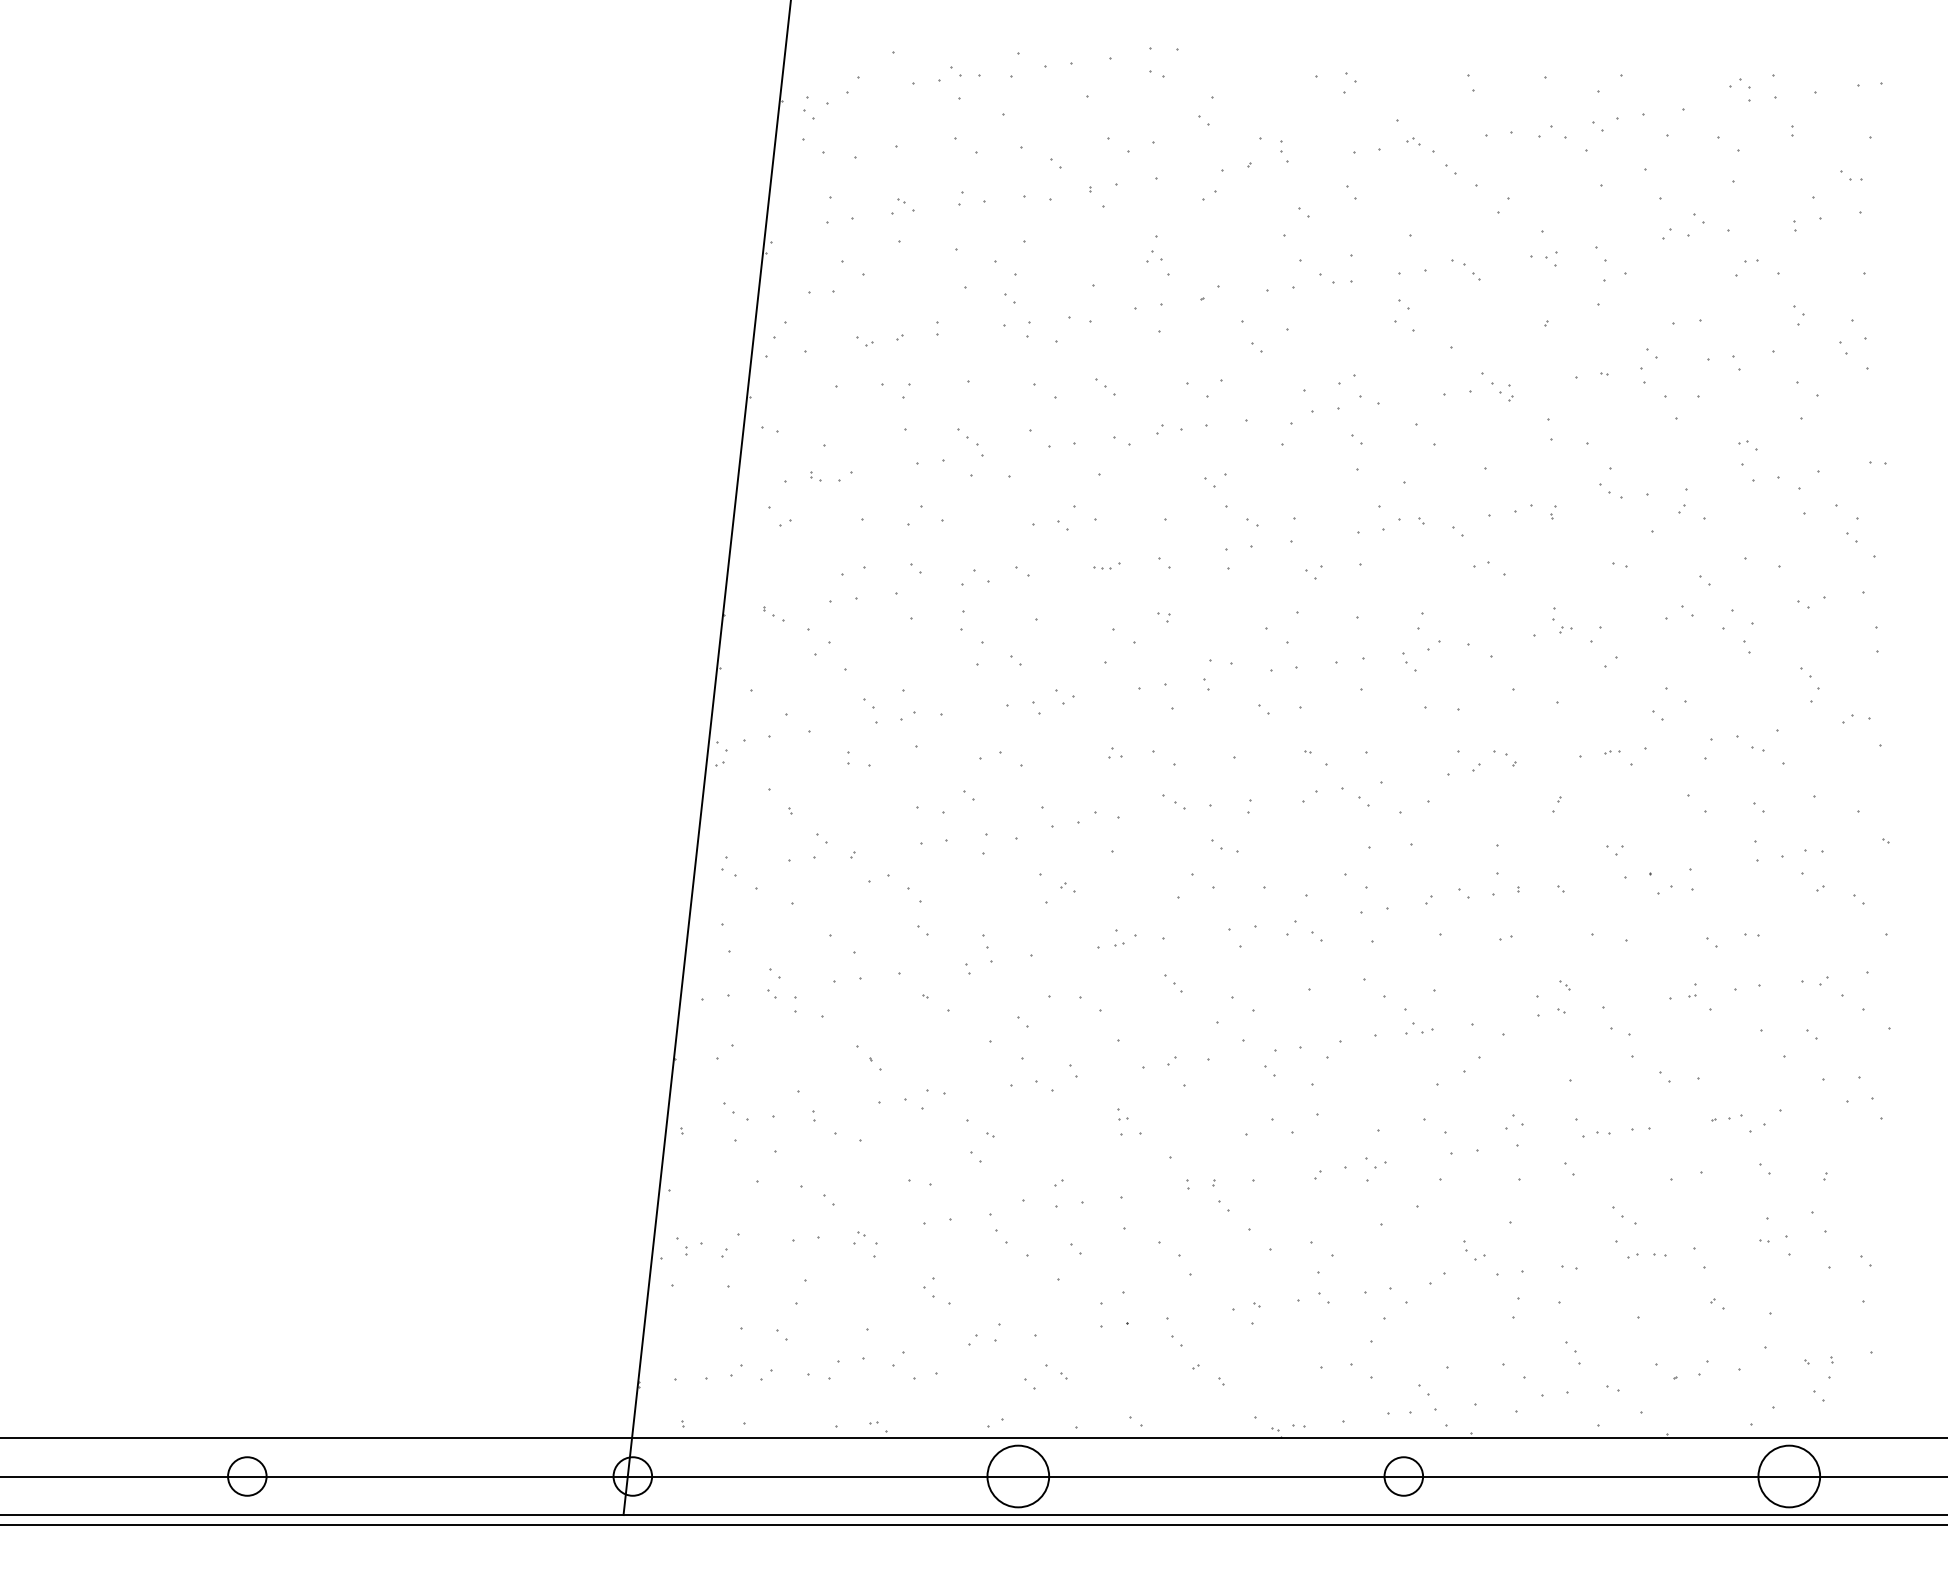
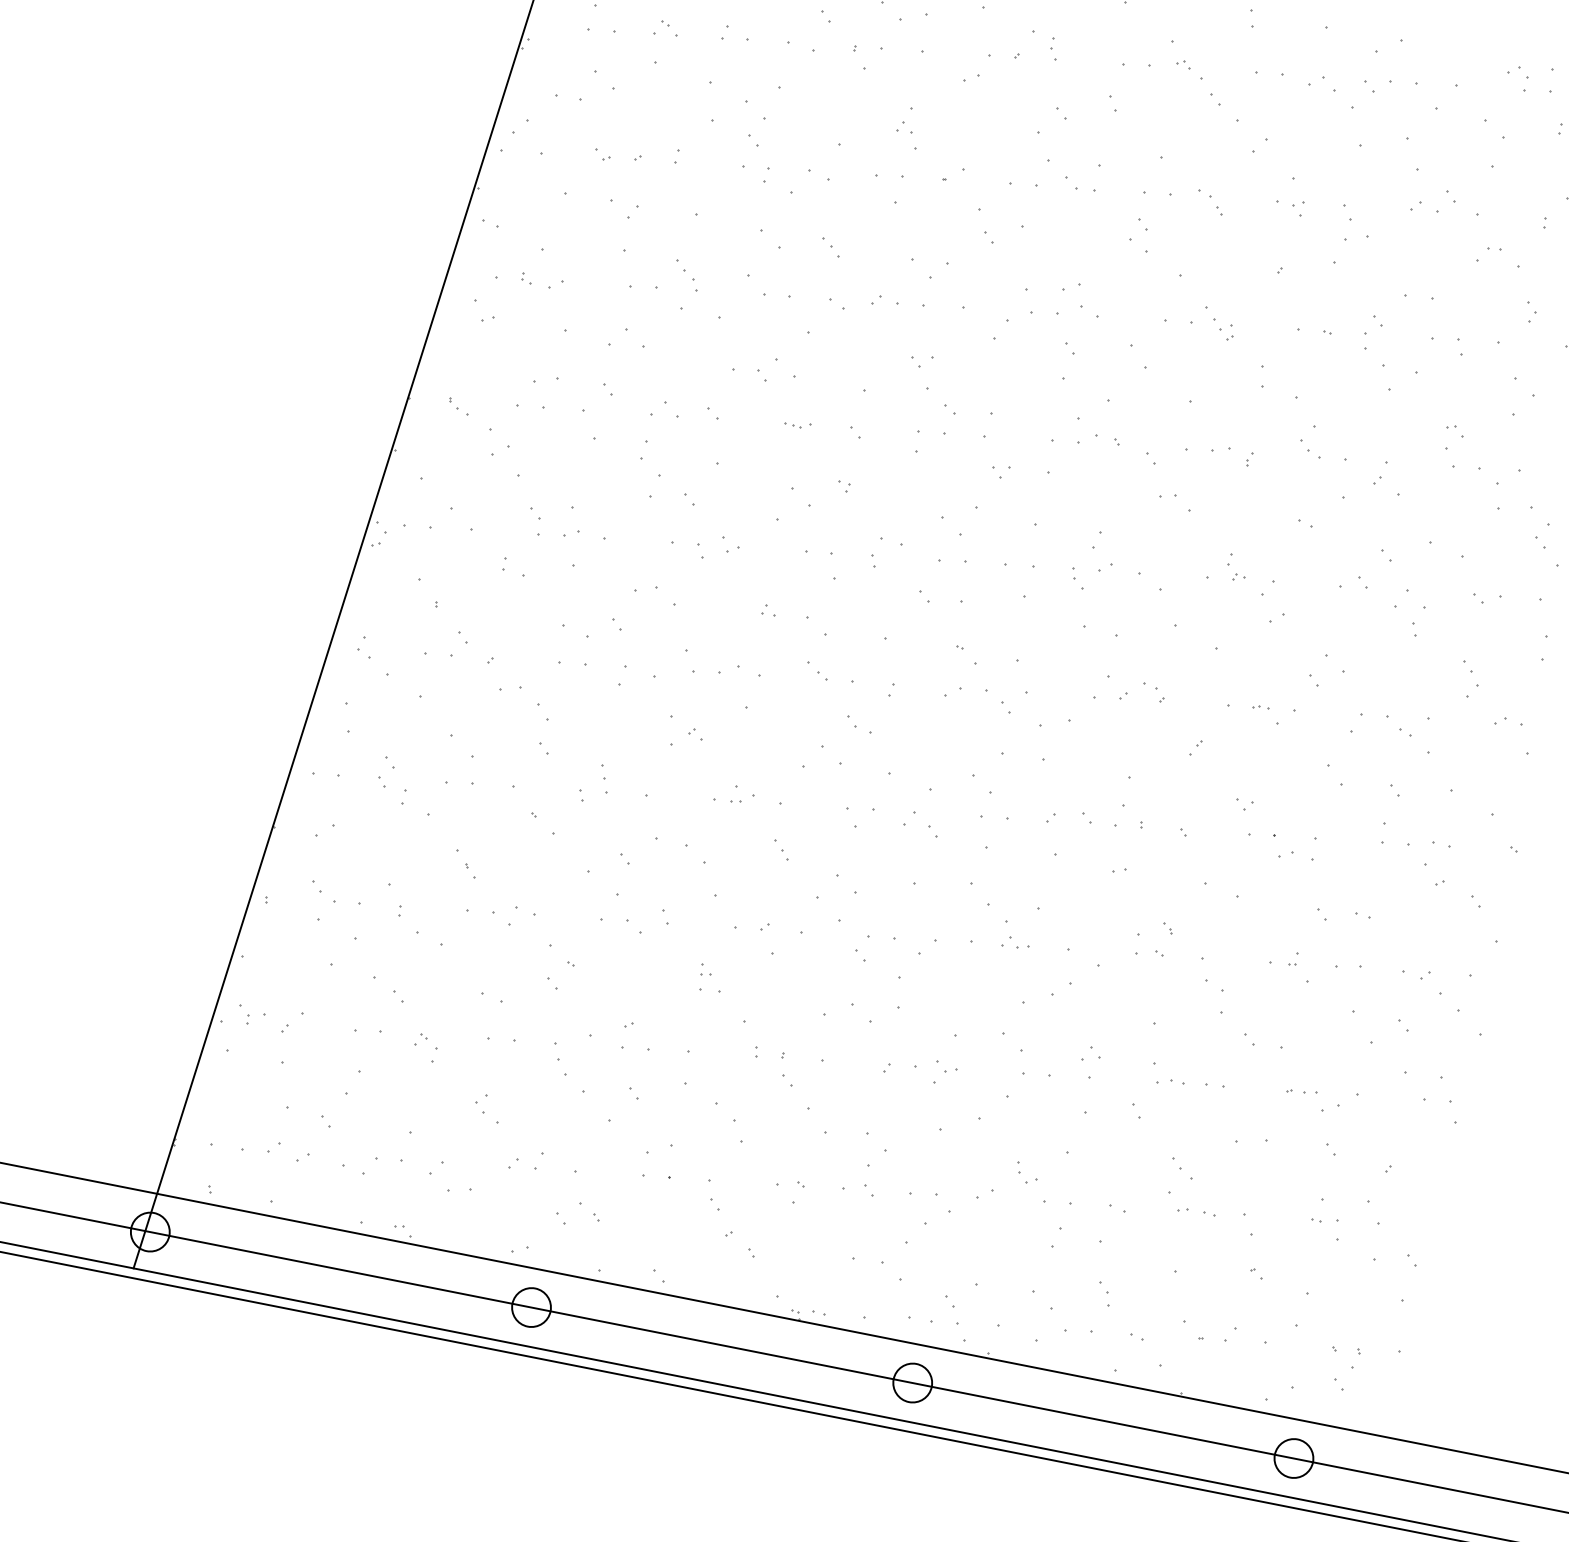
circle: (1018, 1476) -> (531, 1307), size x0.62
circle: (1789, 1476) -> (1294, 1458), size x0.62

